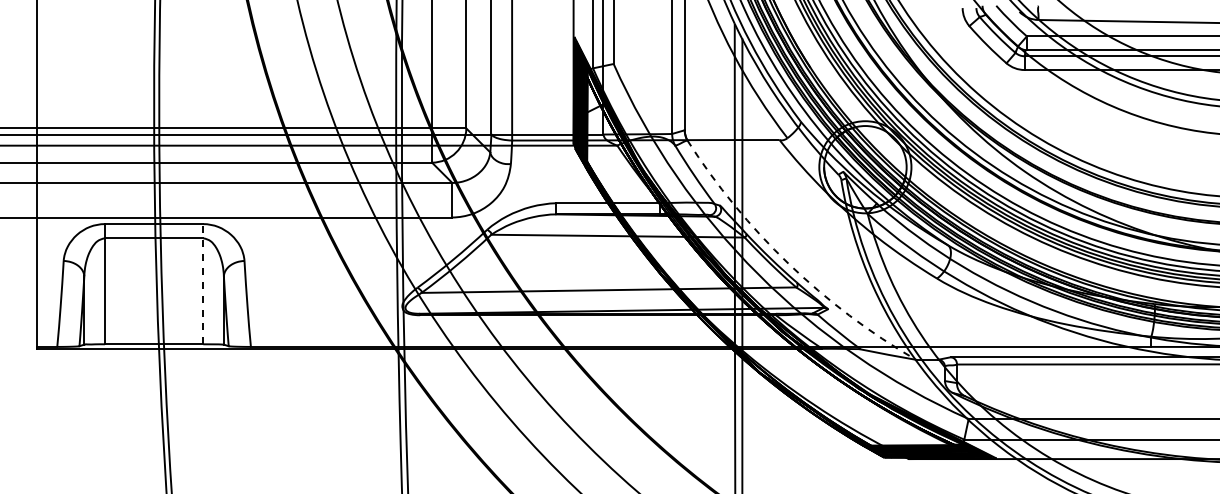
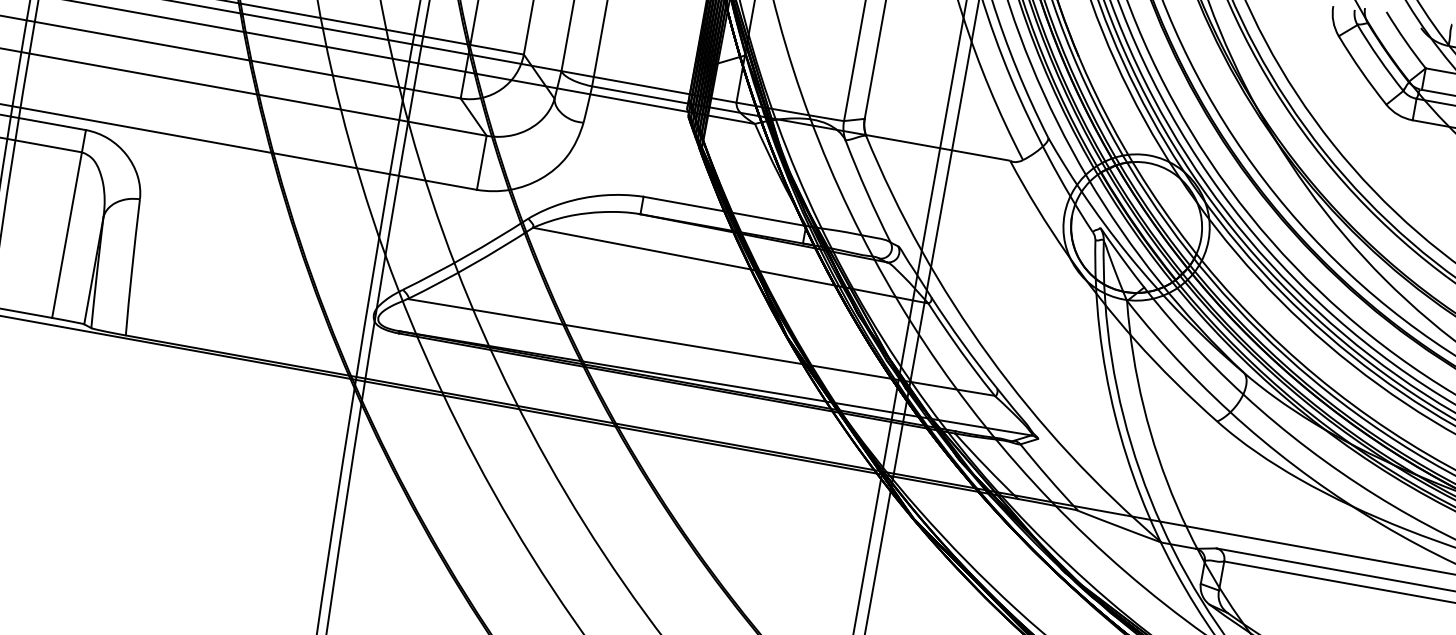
arc: (788, 263) -> (989, 356), dashed -> solid
line: (203, 283) -> (69, 223), dashed -> solid

